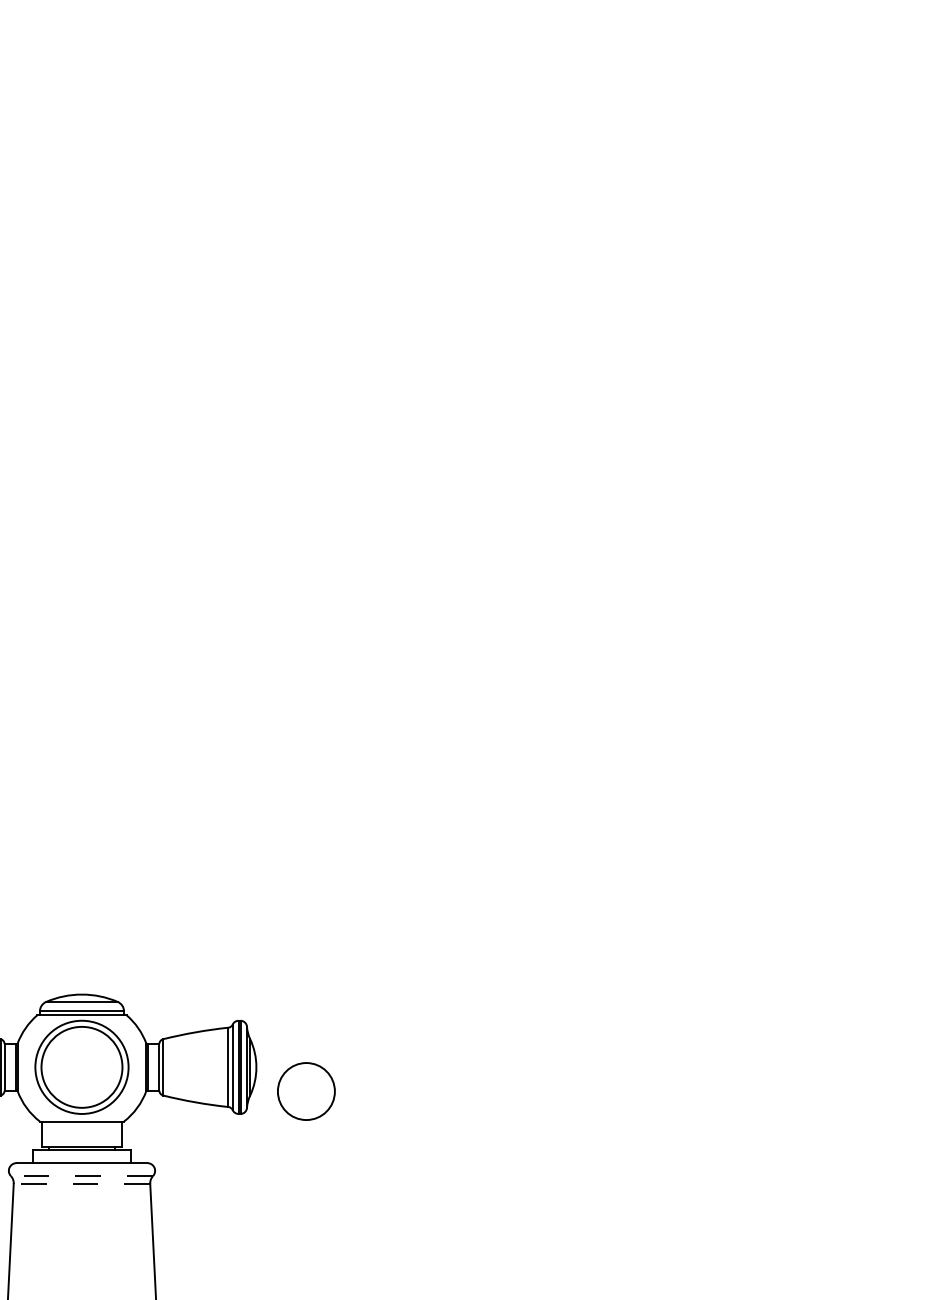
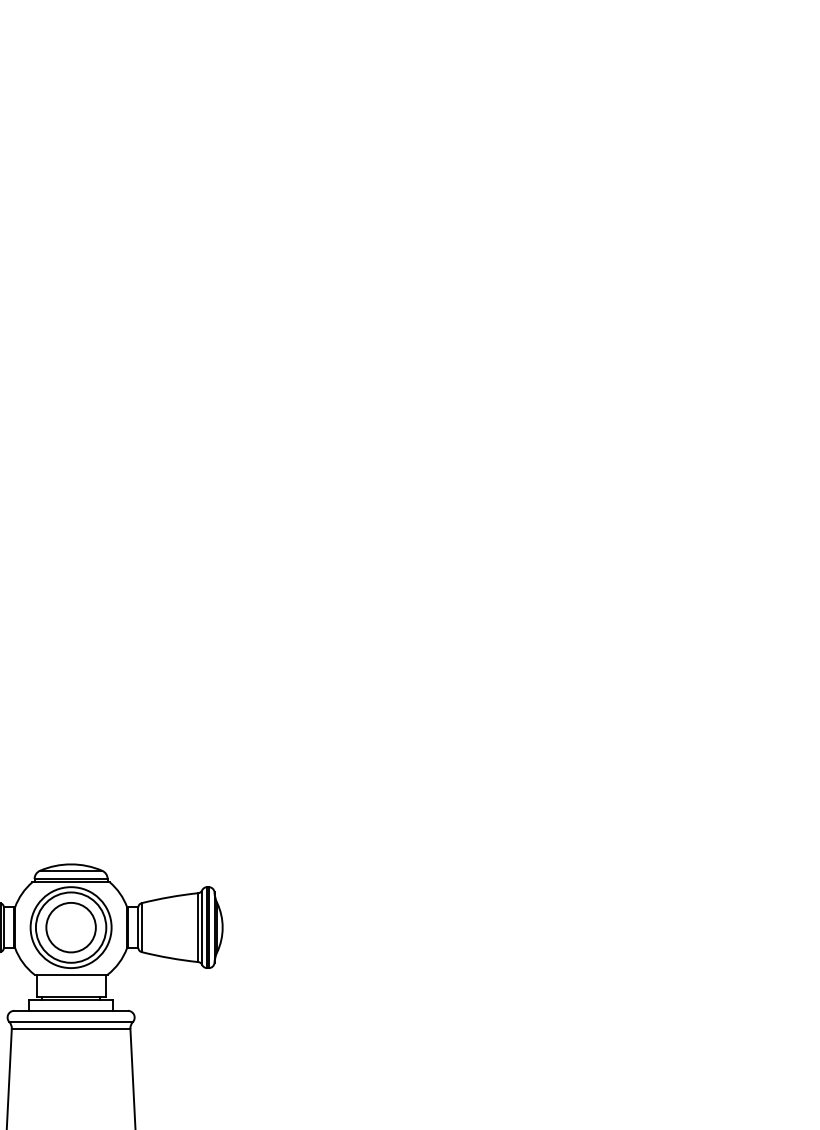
circle: (305, 1091) -> (70, 927), moved
line: (82, 1176) -> (71, 1022), dashed -> solid
line: (81, 1183) -> (70, 1028), dashed -> solid

